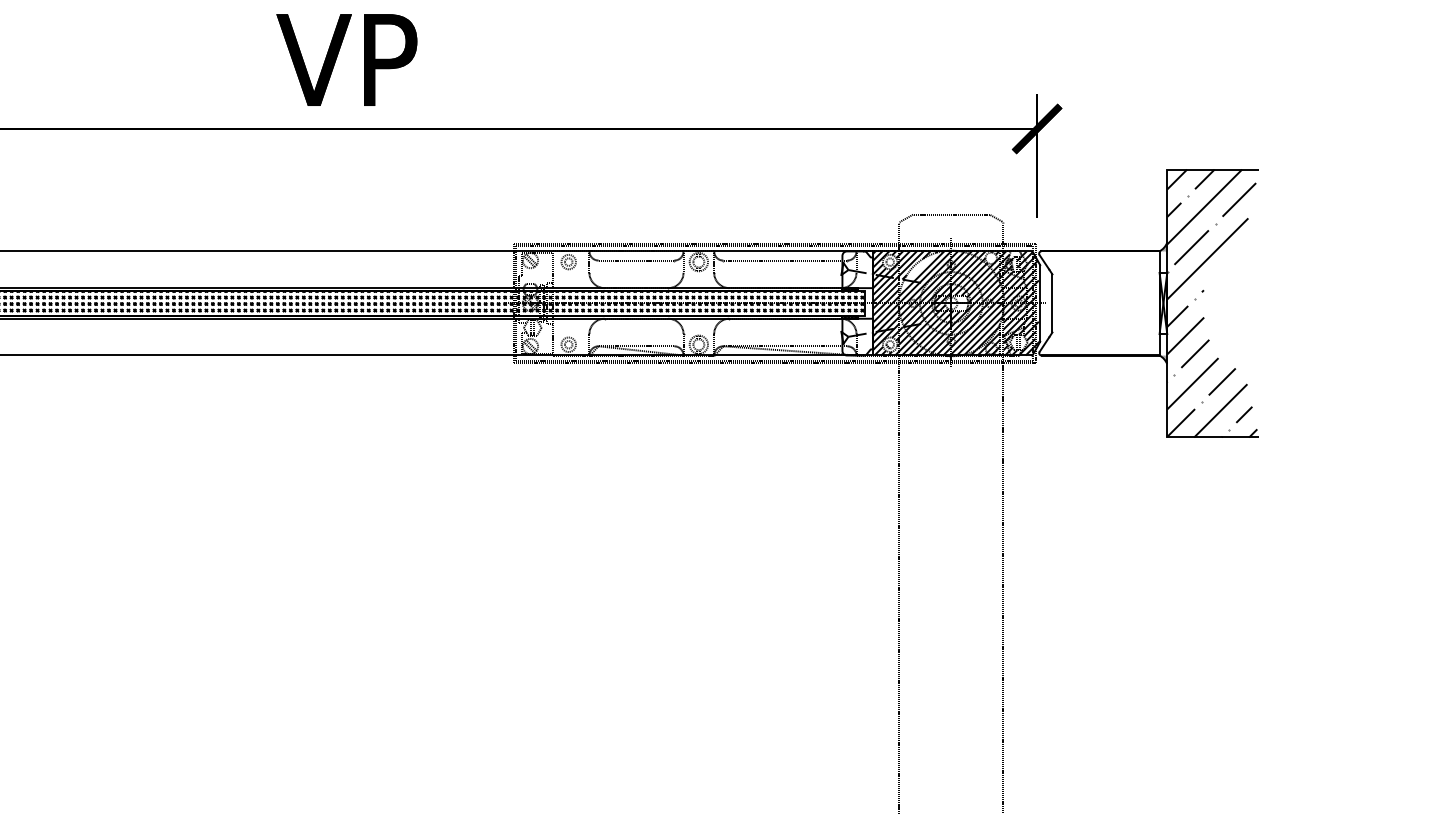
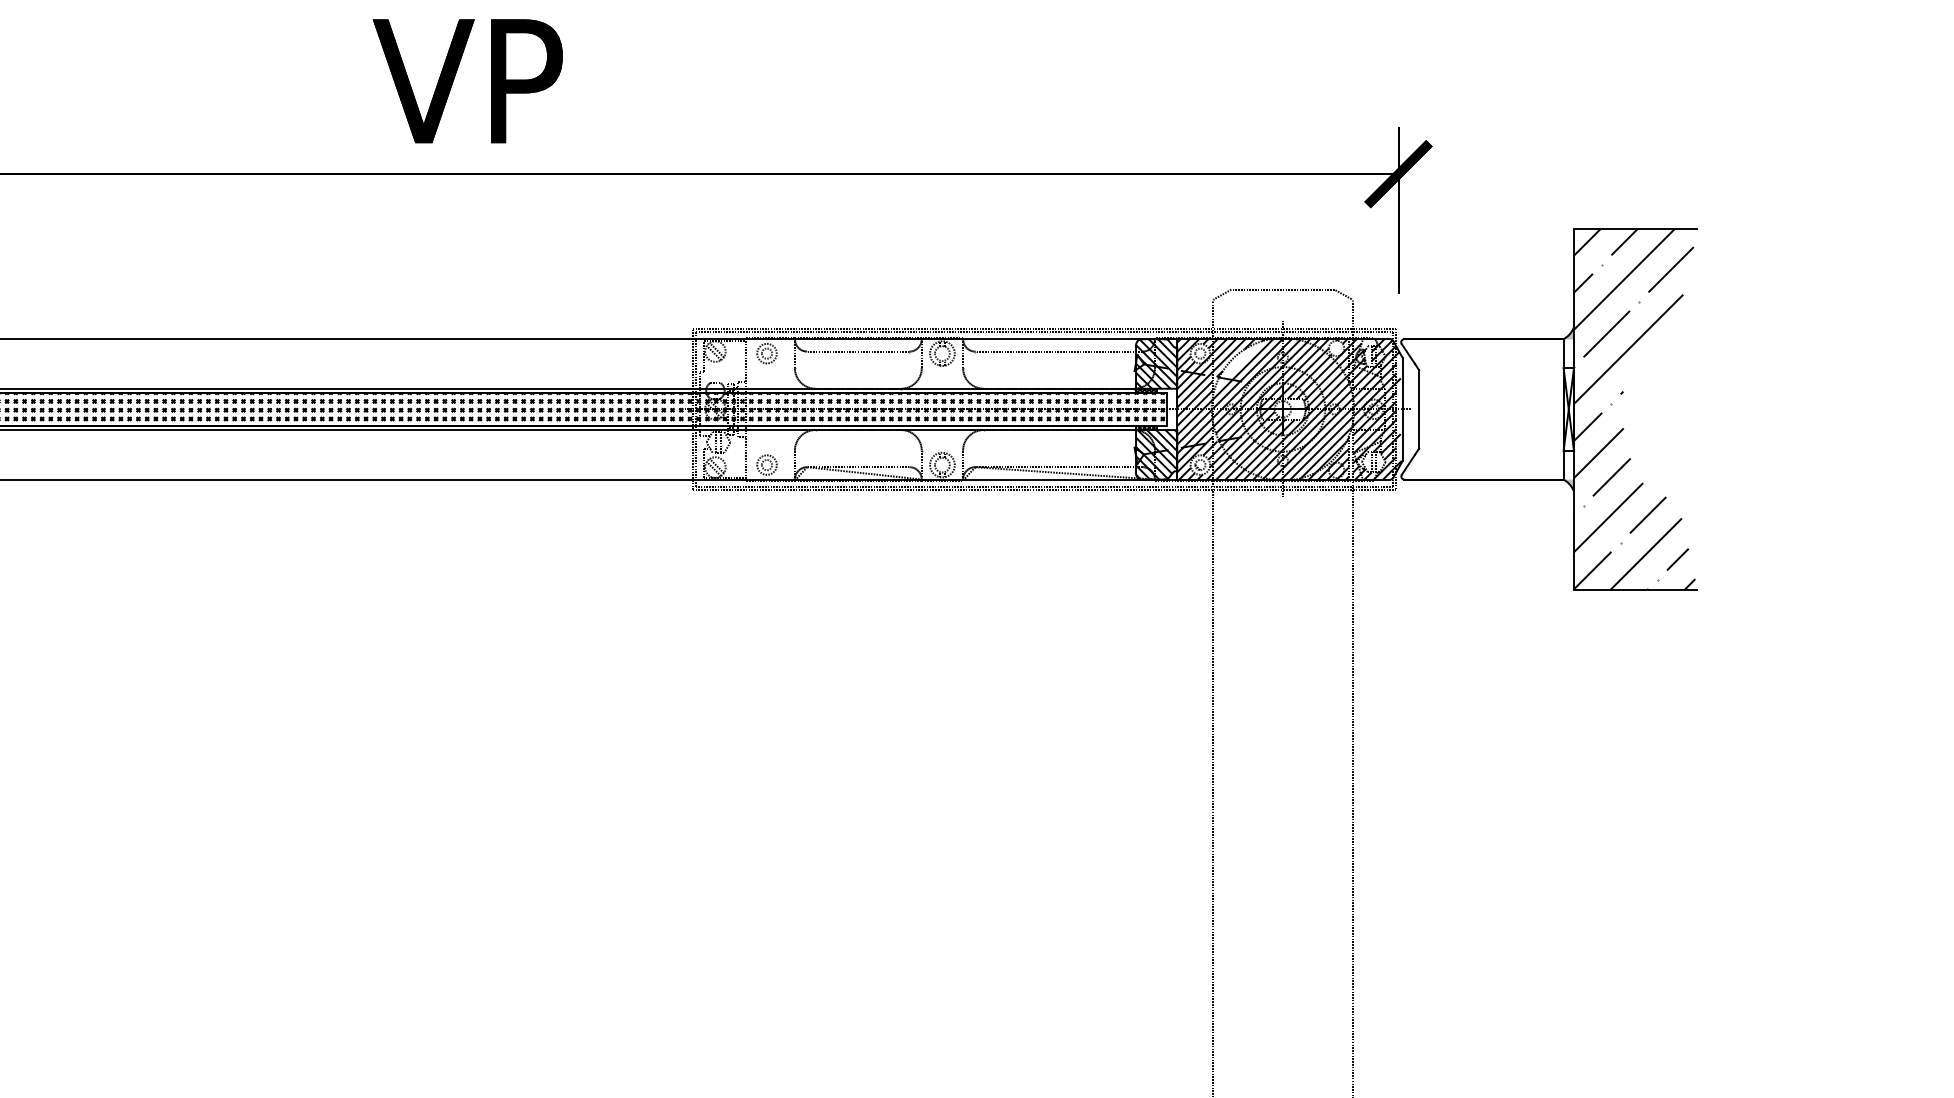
hatch: (857, 269) -> (1156, 363), added
hatch: (857, 336) -> (1156, 454), added

